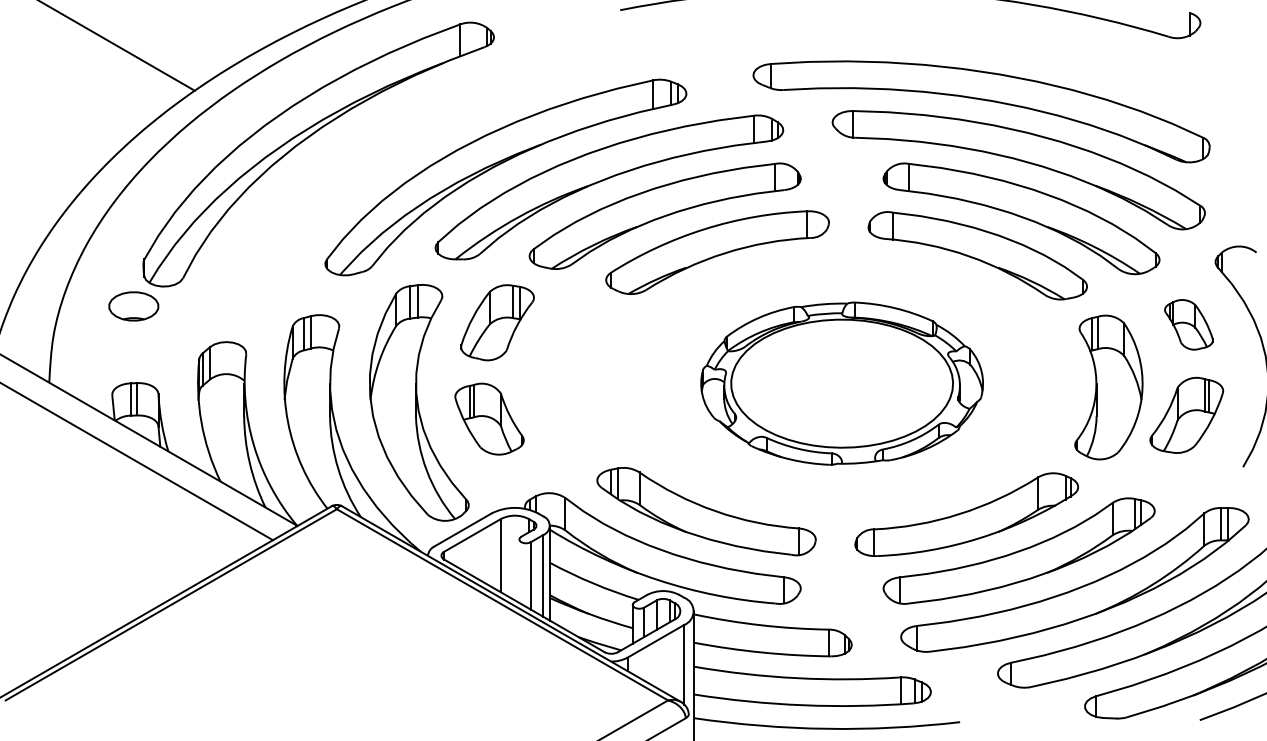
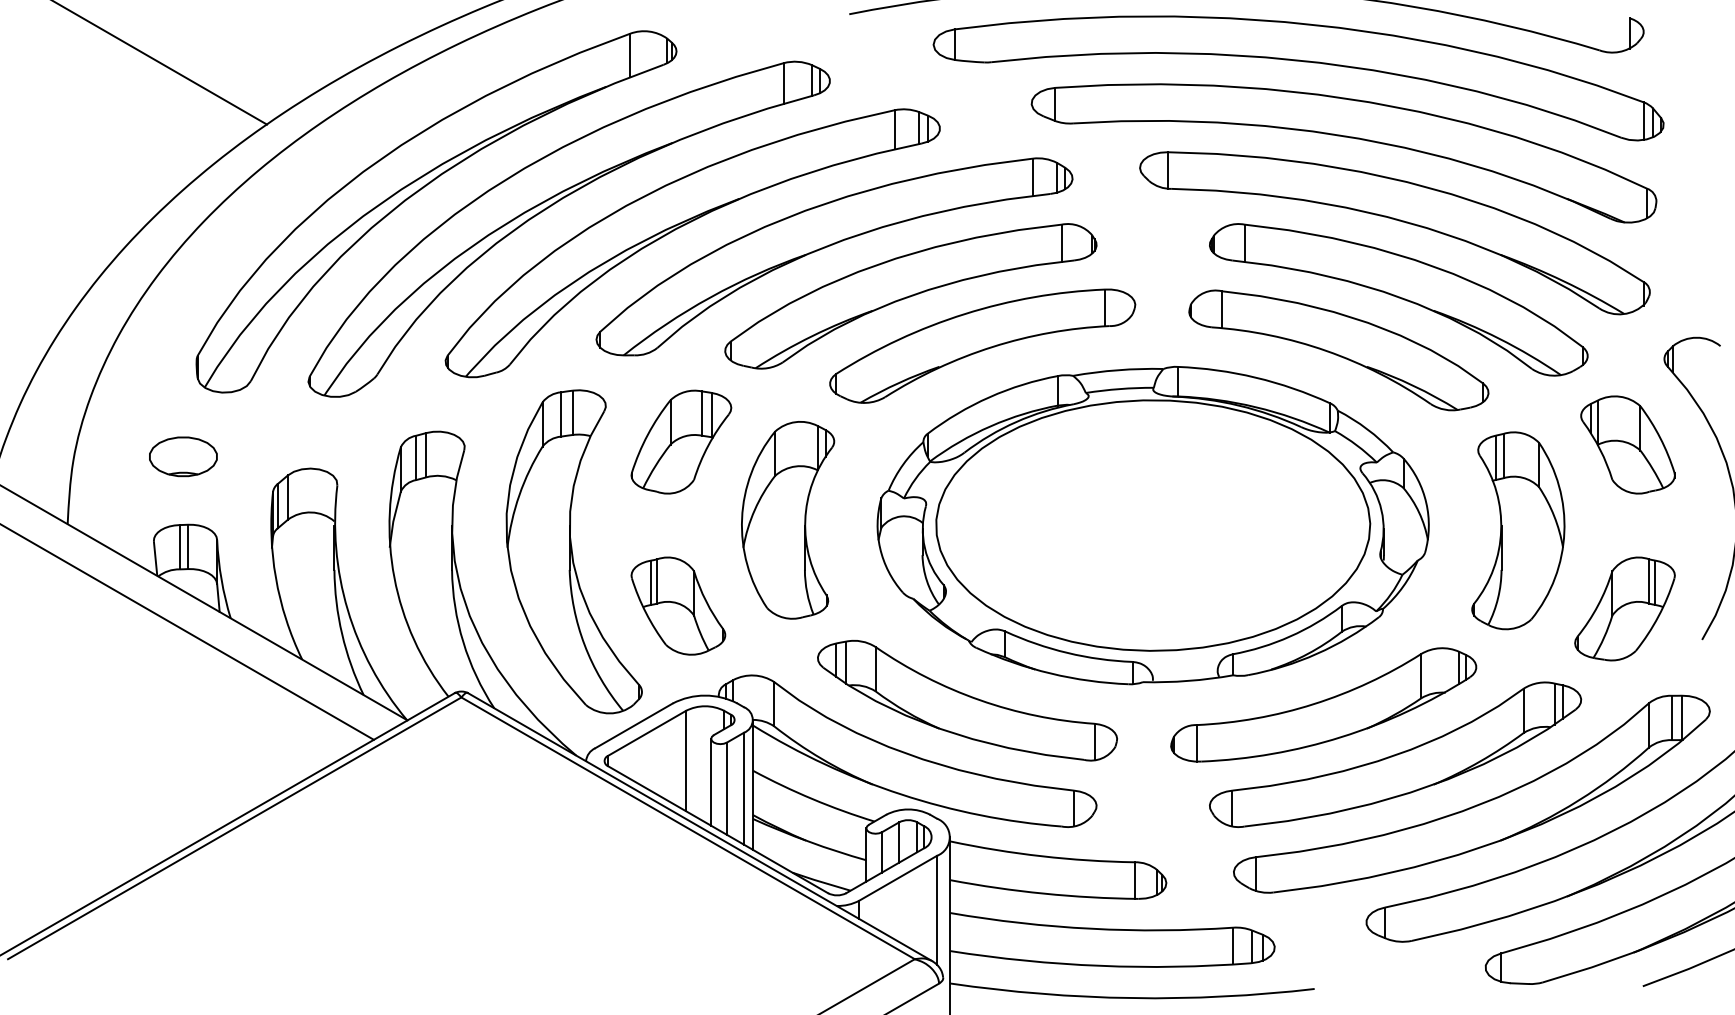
part: (951, 45) -> (1303, 62), added
part: (404, 149) -> (553, 205), added
part: (133, 306) -> (183, 456), moved
part: (1188, 324) -> (1627, 444), size x1.43
part: (575, 379) -> (788, 520), added
part: (841, 383) -> (1152, 525), size x1.43
part: (1186, 415) -> (1624, 608), moved
part: (489, 418) -> (678, 605), moved
line: (519, 570) -> (711, 781), added

